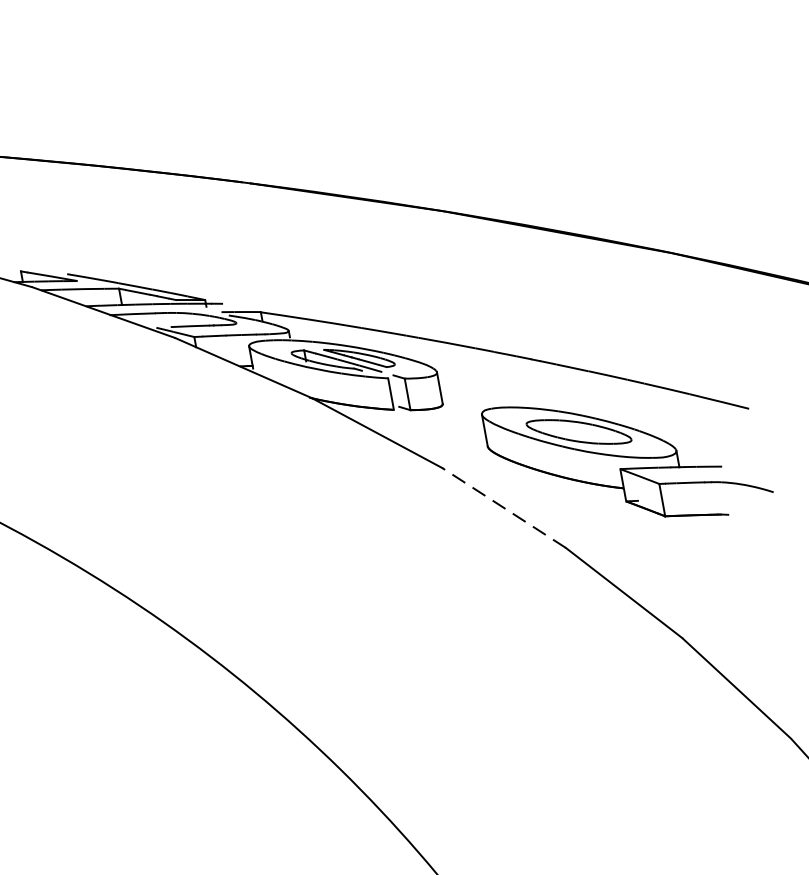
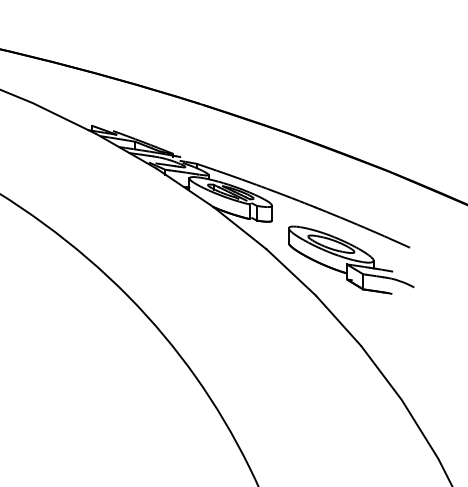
line: (504, 507) -> (291, 272), dashed -> solid

